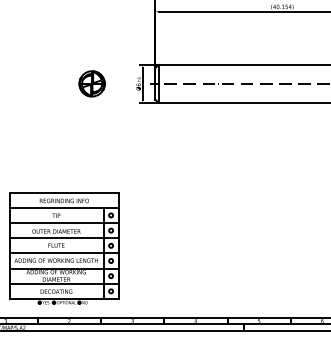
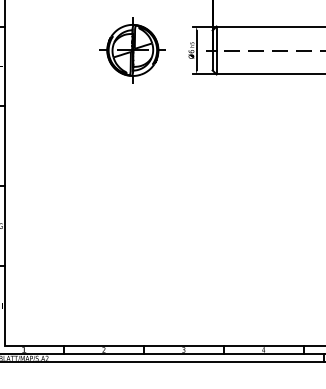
part: (91, 83) -> (131, 50), size x1.6
part: (64, 248) -> (97, 258), removed

